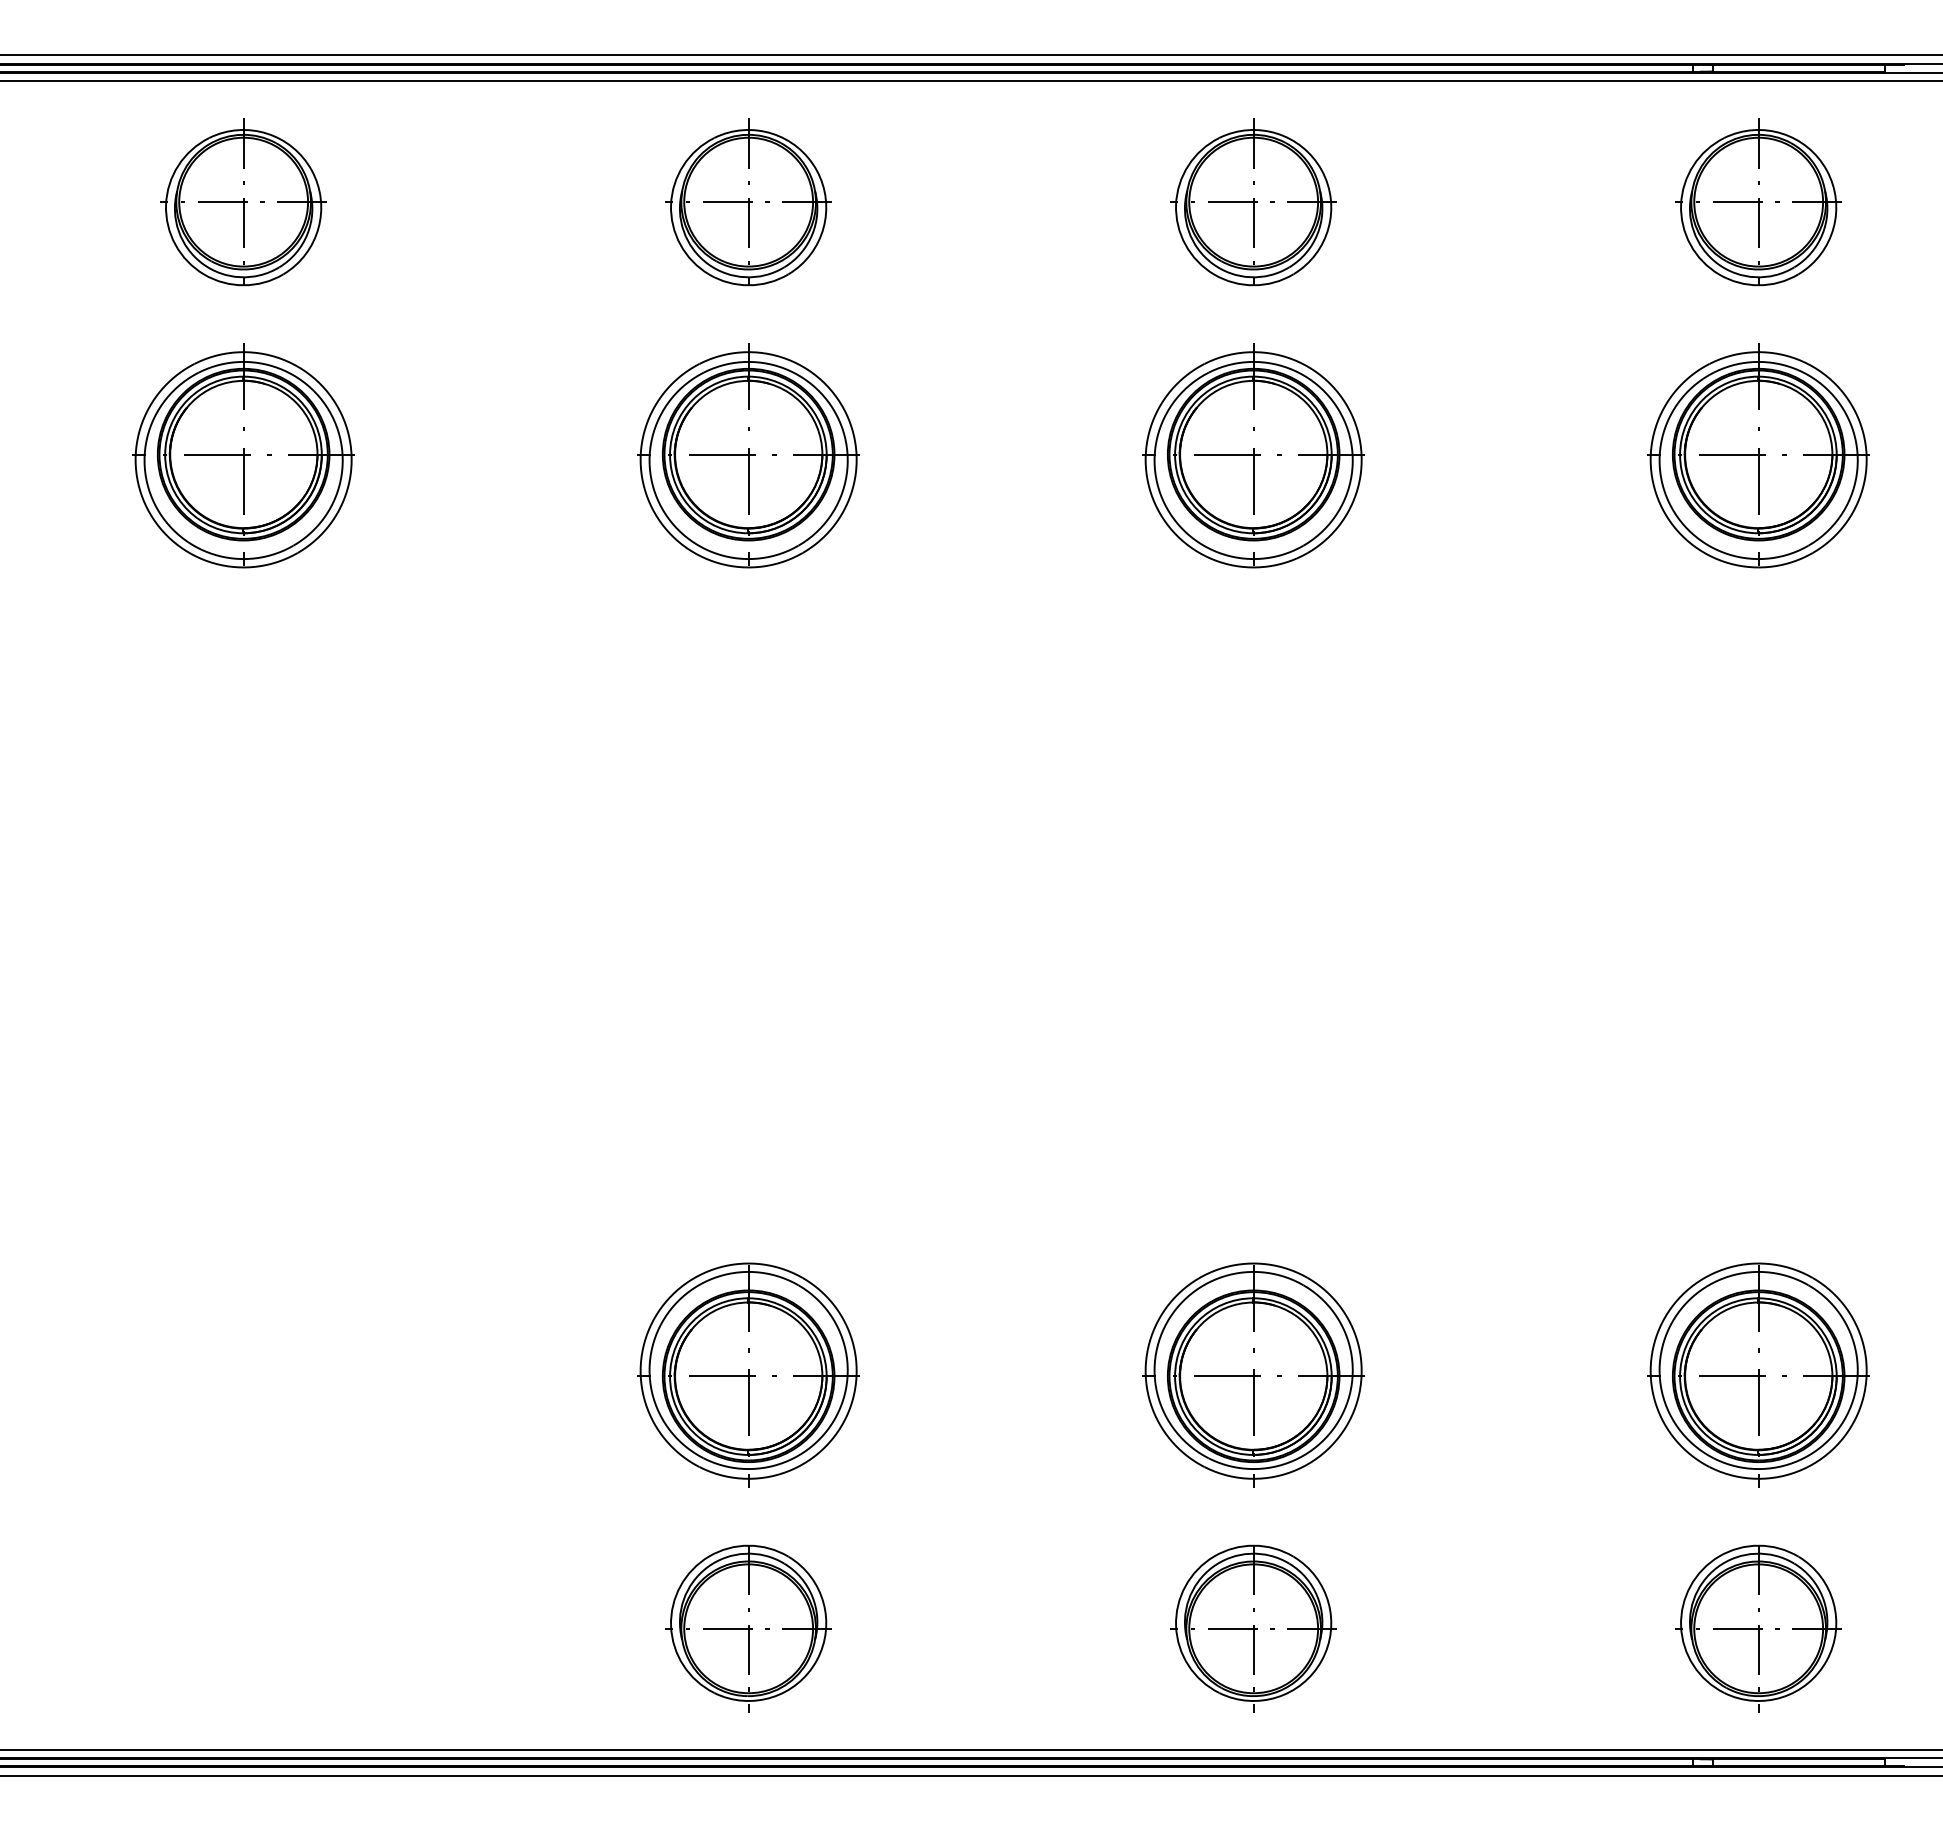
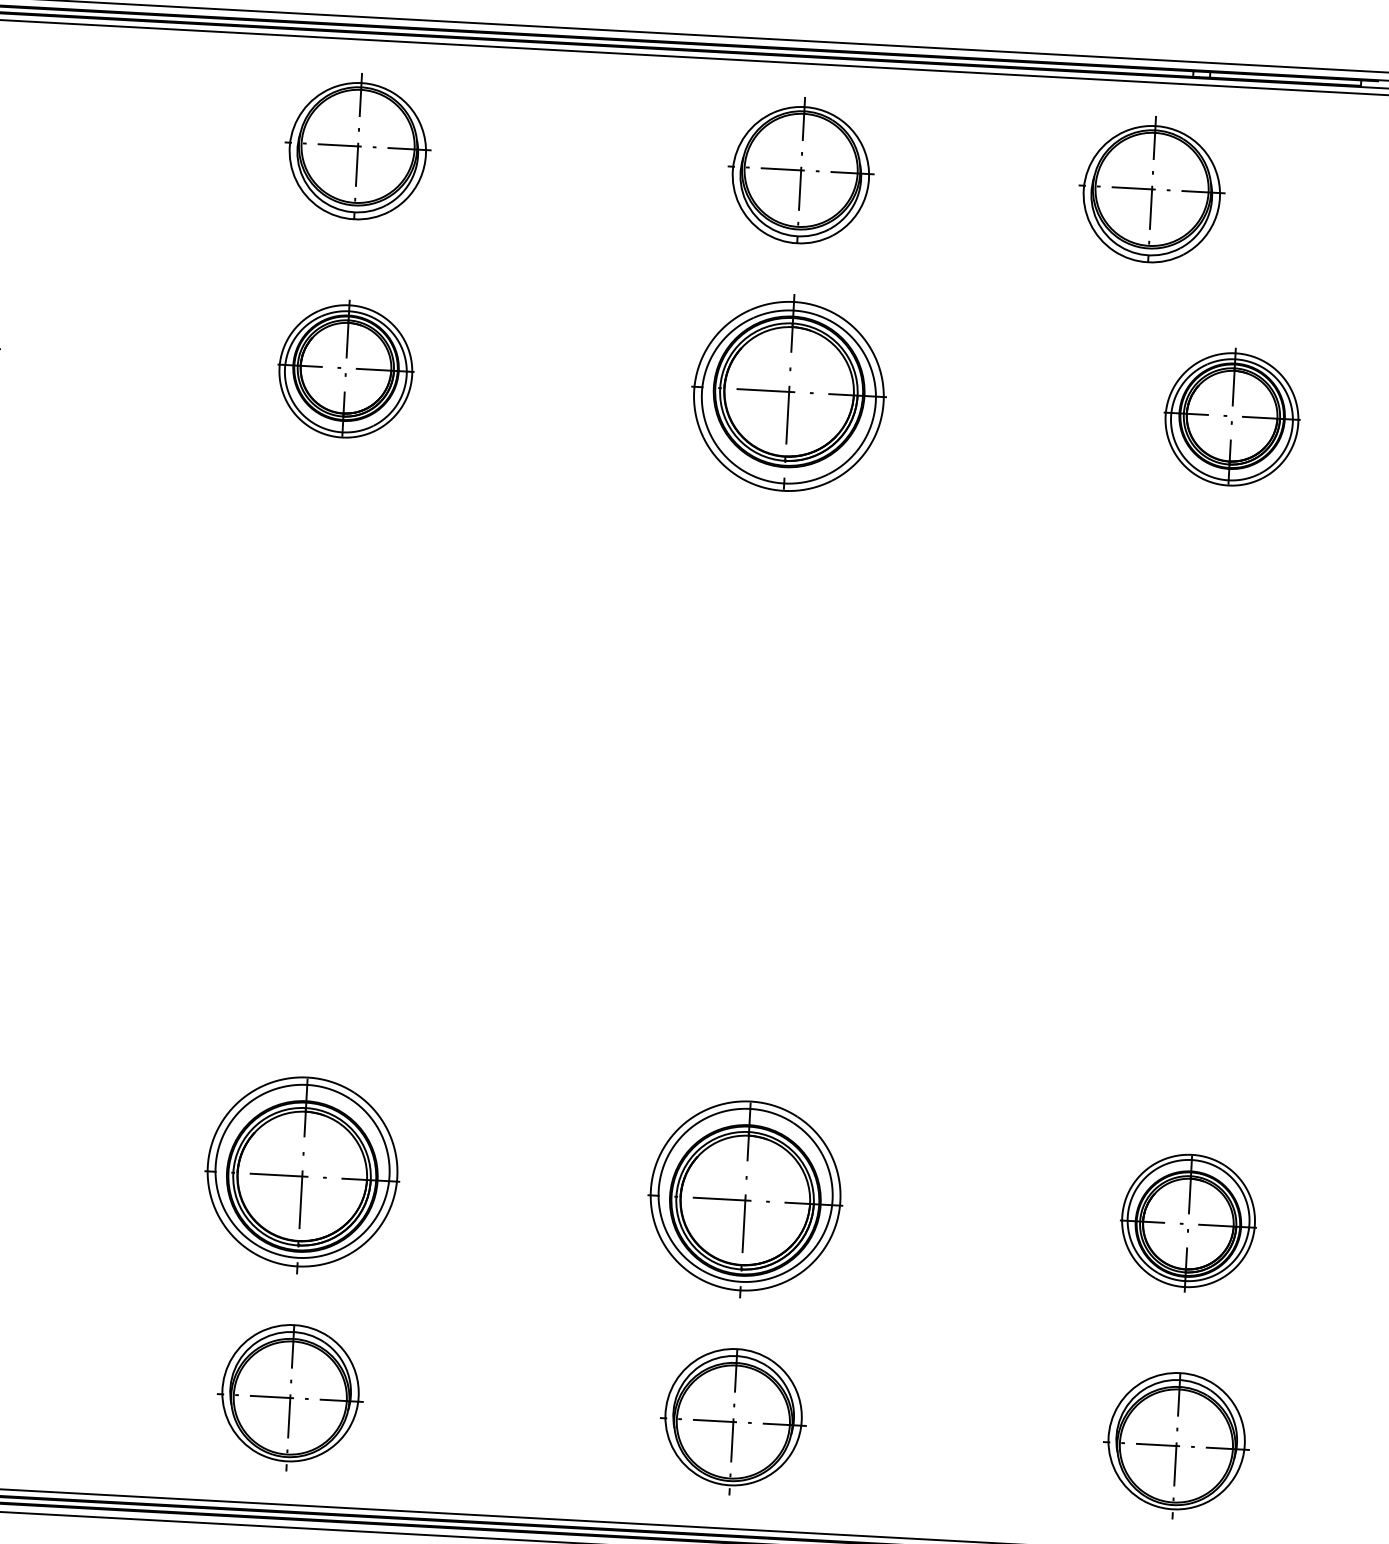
part: (1758, 202) -> (1151, 189), moved
part: (748, 455) -> (345, 368), size x0.7
part: (1758, 455) -> (1232, 416), size x0.7
part: (1758, 1374) -> (1188, 1222), size x0.7

